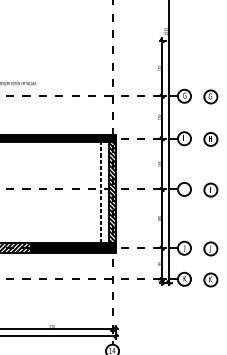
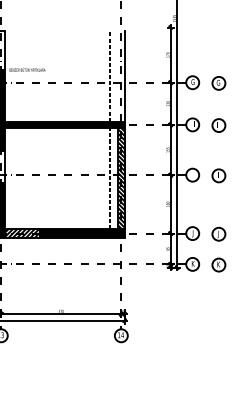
line: (100, 89) -> (109, 75), added
line: (115, 89) -> (124, 75), added

